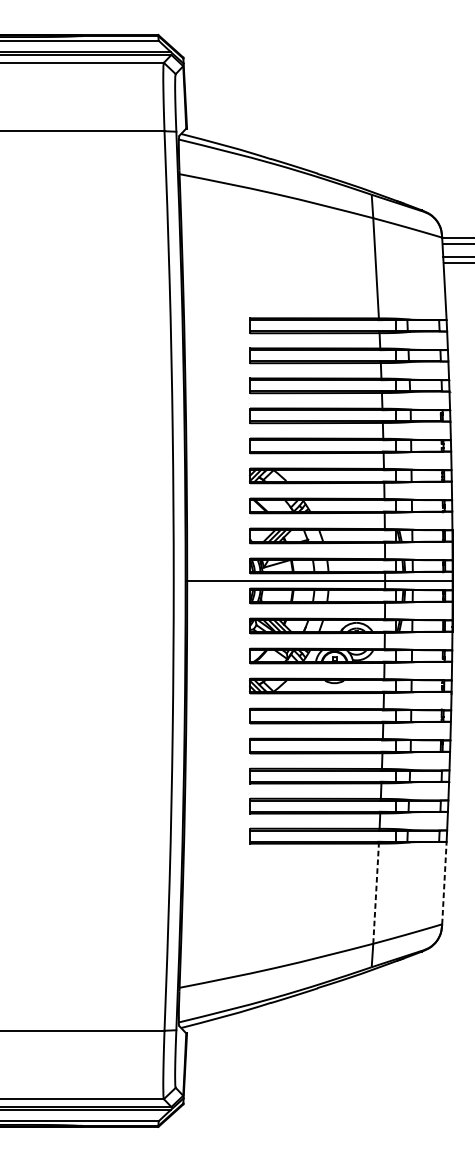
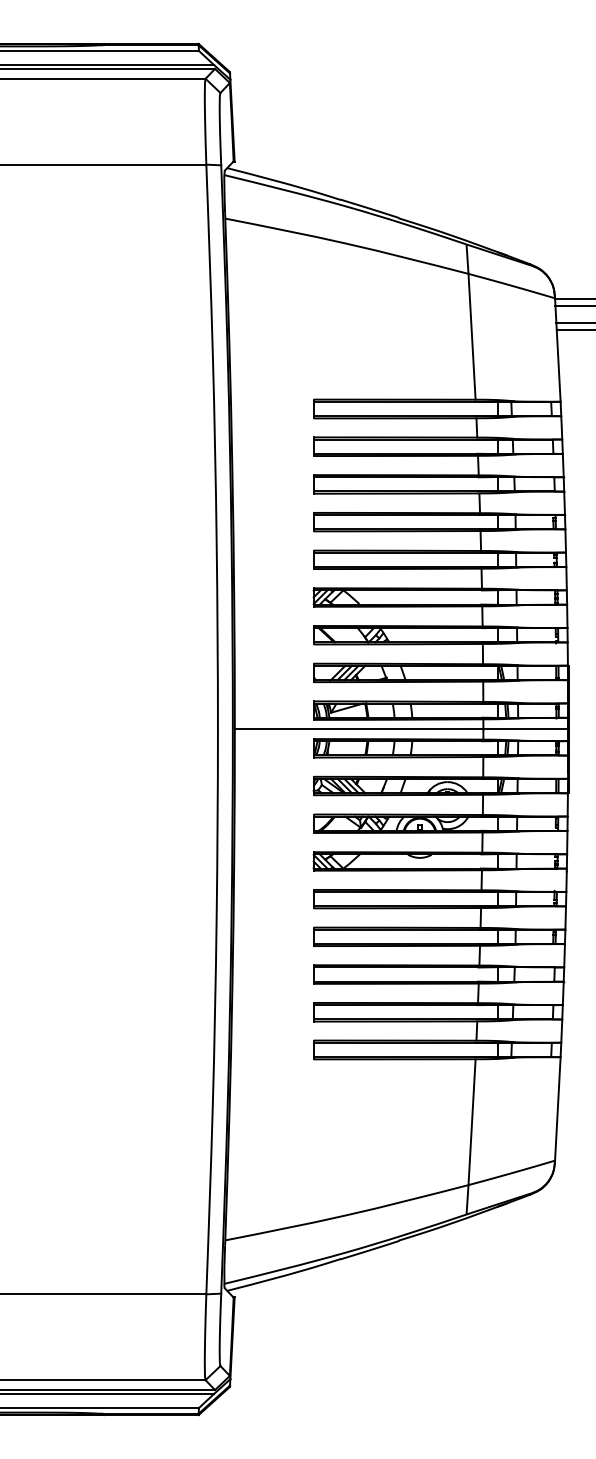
line: (444, 882) -> (557, 1108), dashed -> solid
line: (376, 893) -> (472, 1121), dashed -> solid

